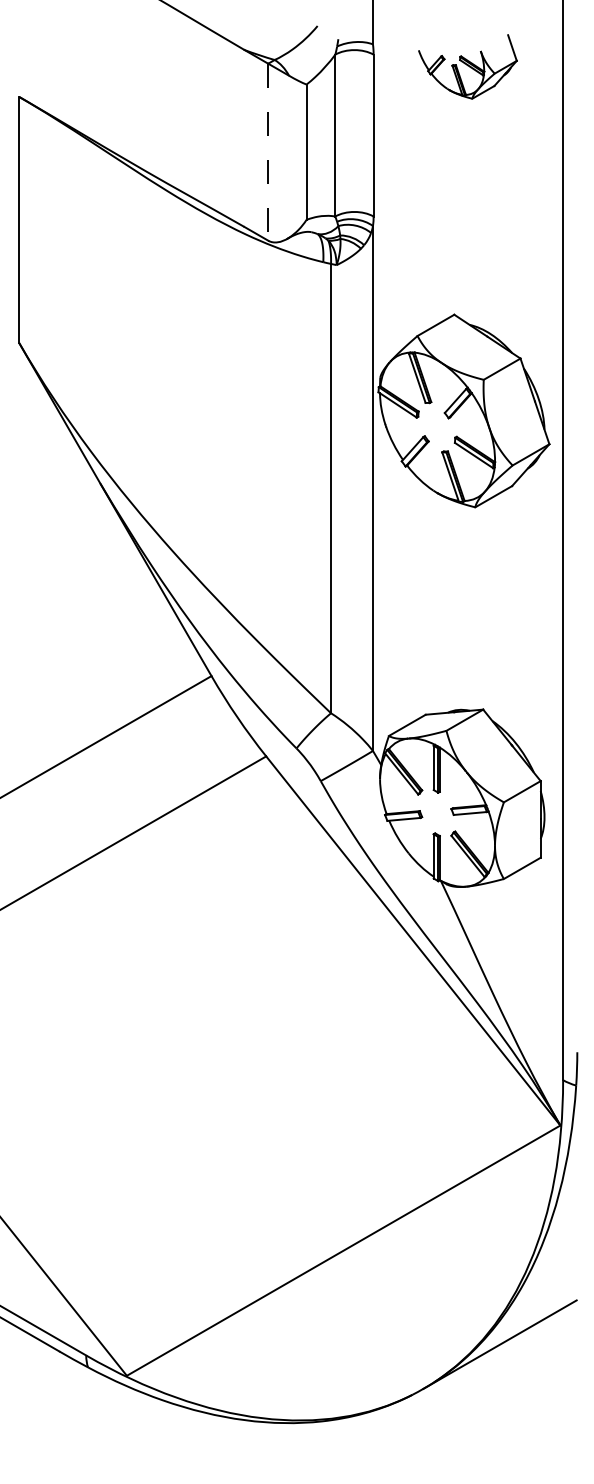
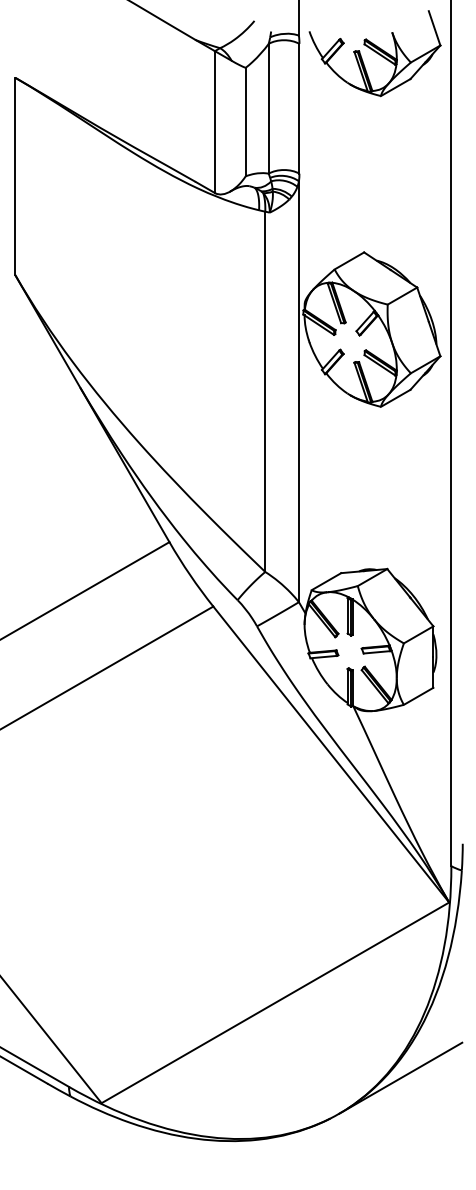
part: (467, 66) -> (374, 53), size x1.67
line: (267, 152) -> (214, 122), dashed -> solid

